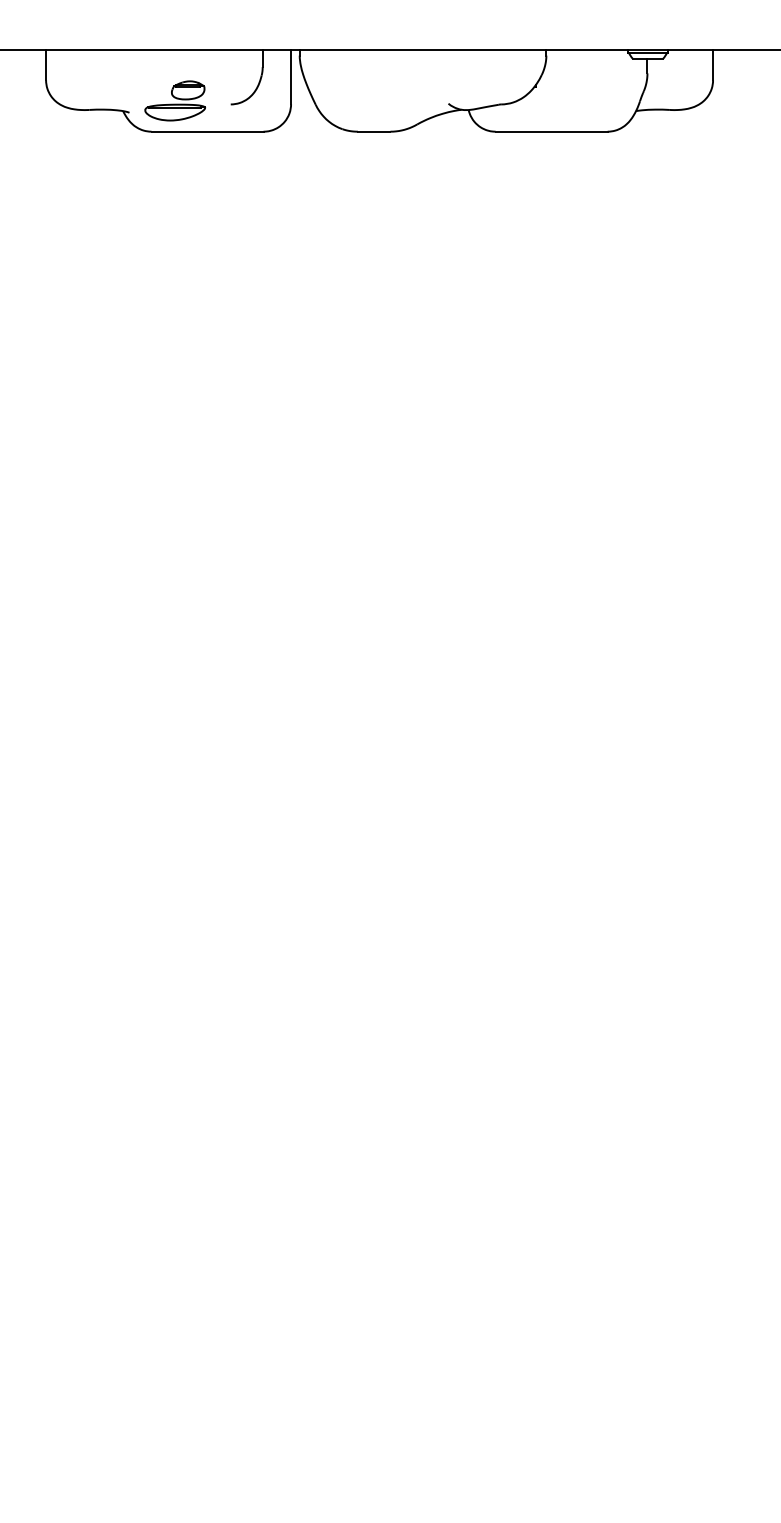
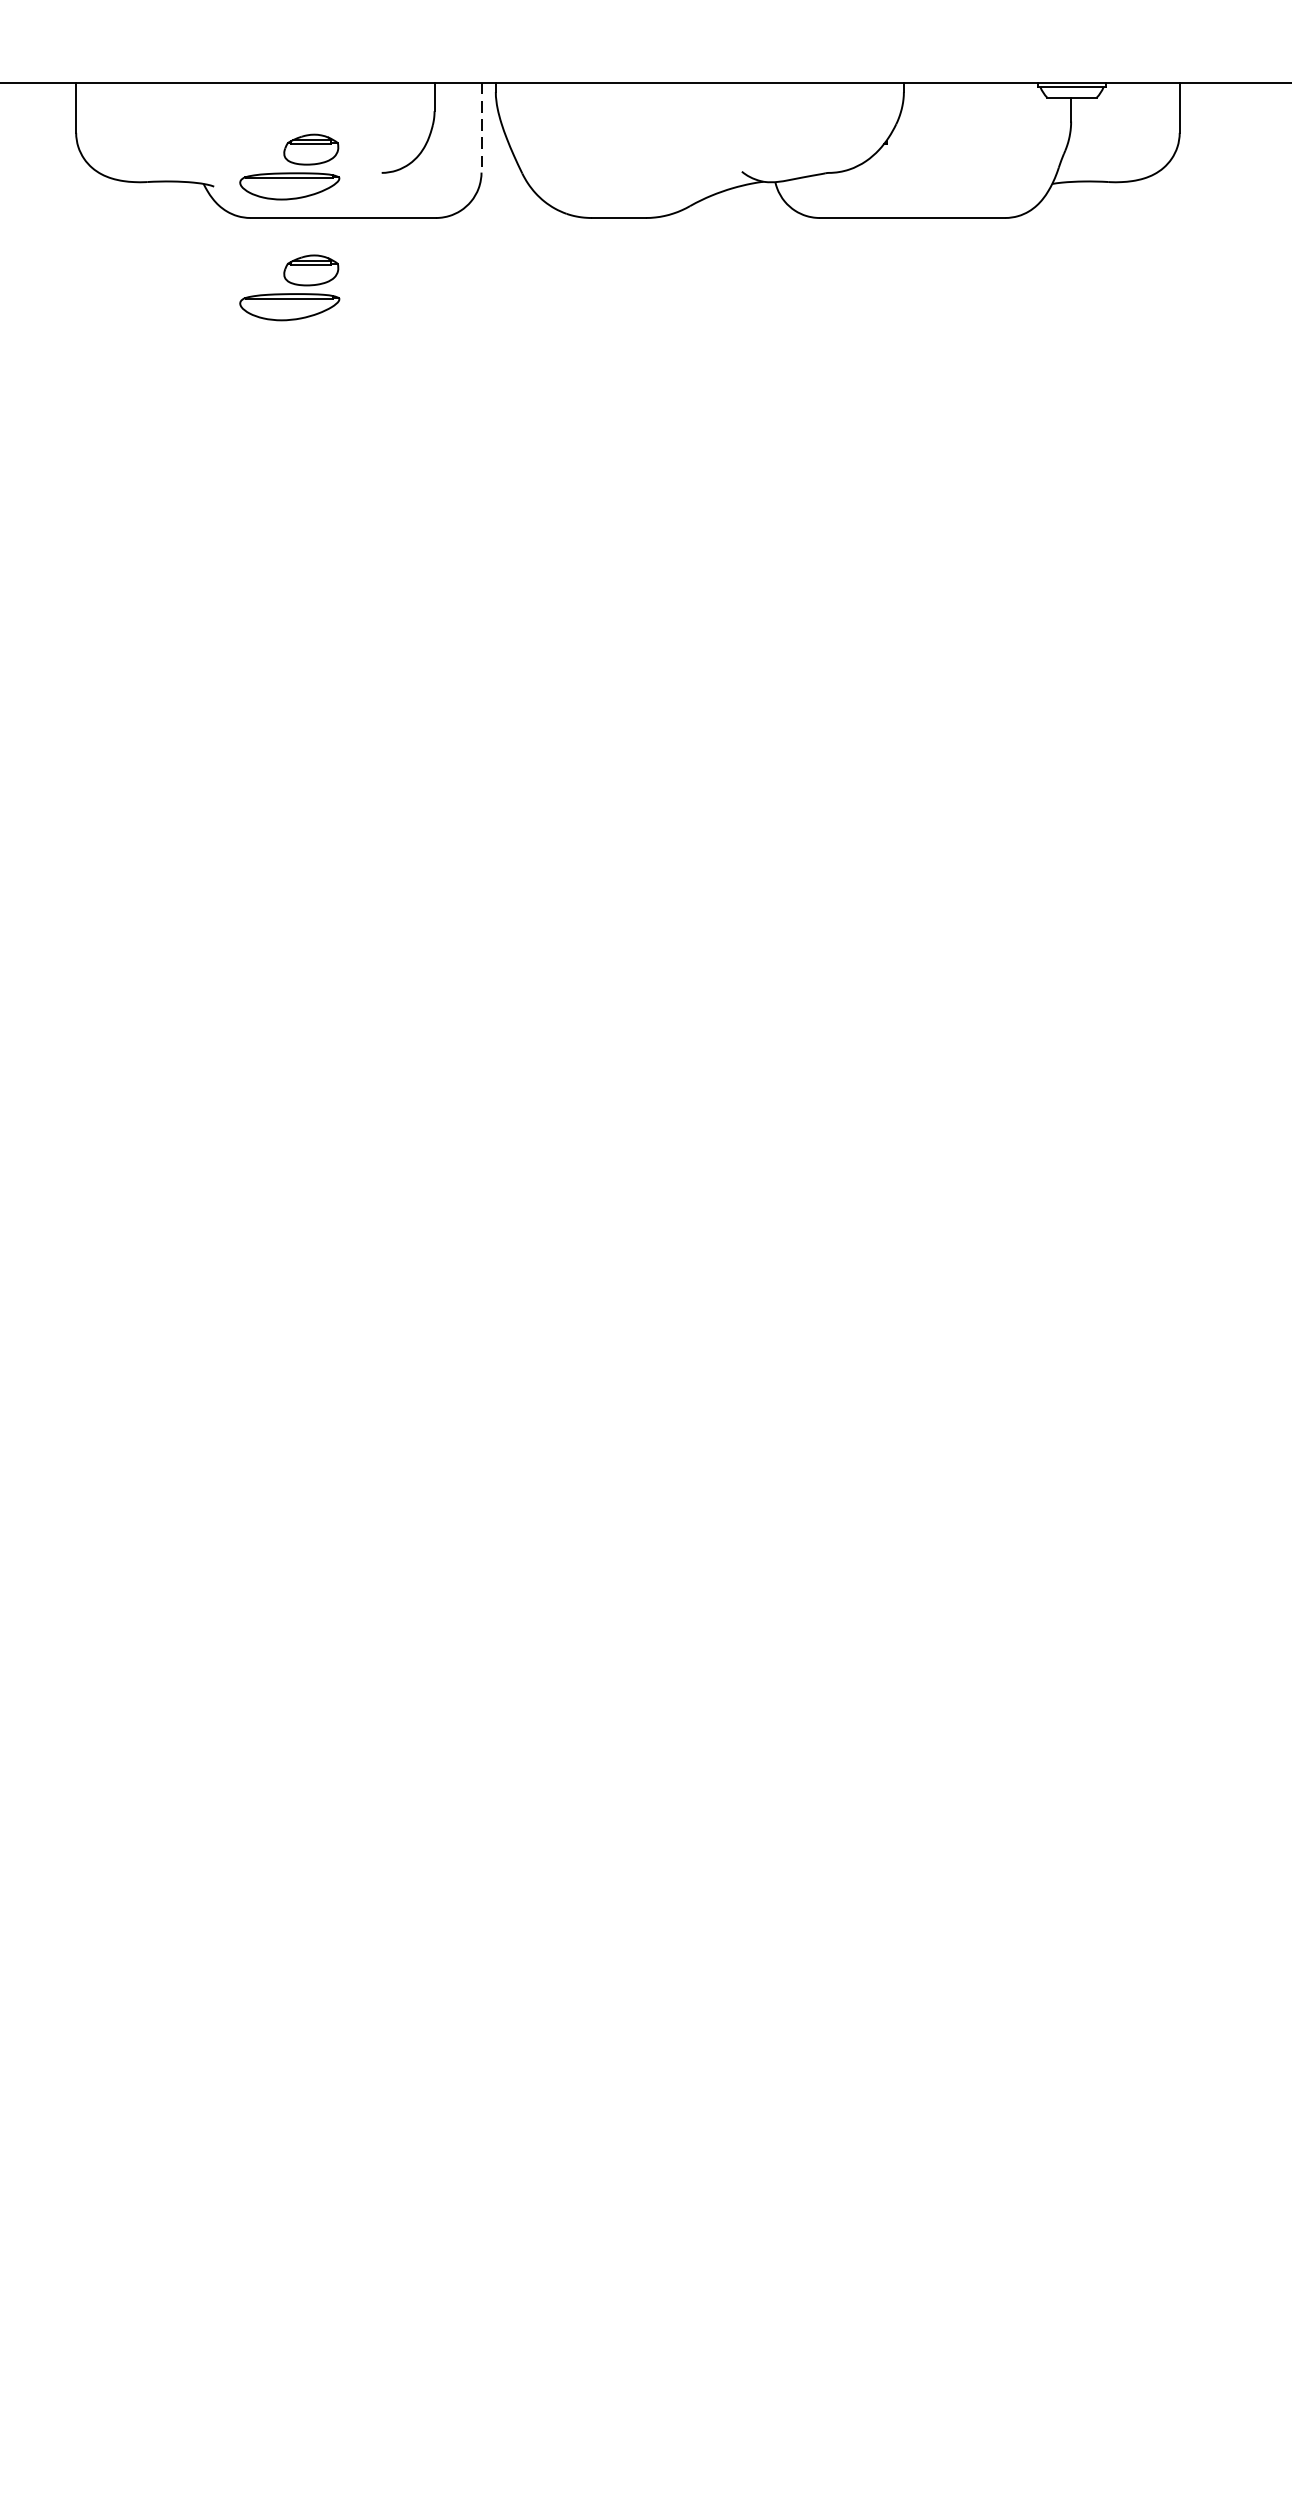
line: (291, 77) -> (482, 128), solid -> dashed
part: (174, 173) -> (288, 287), added

